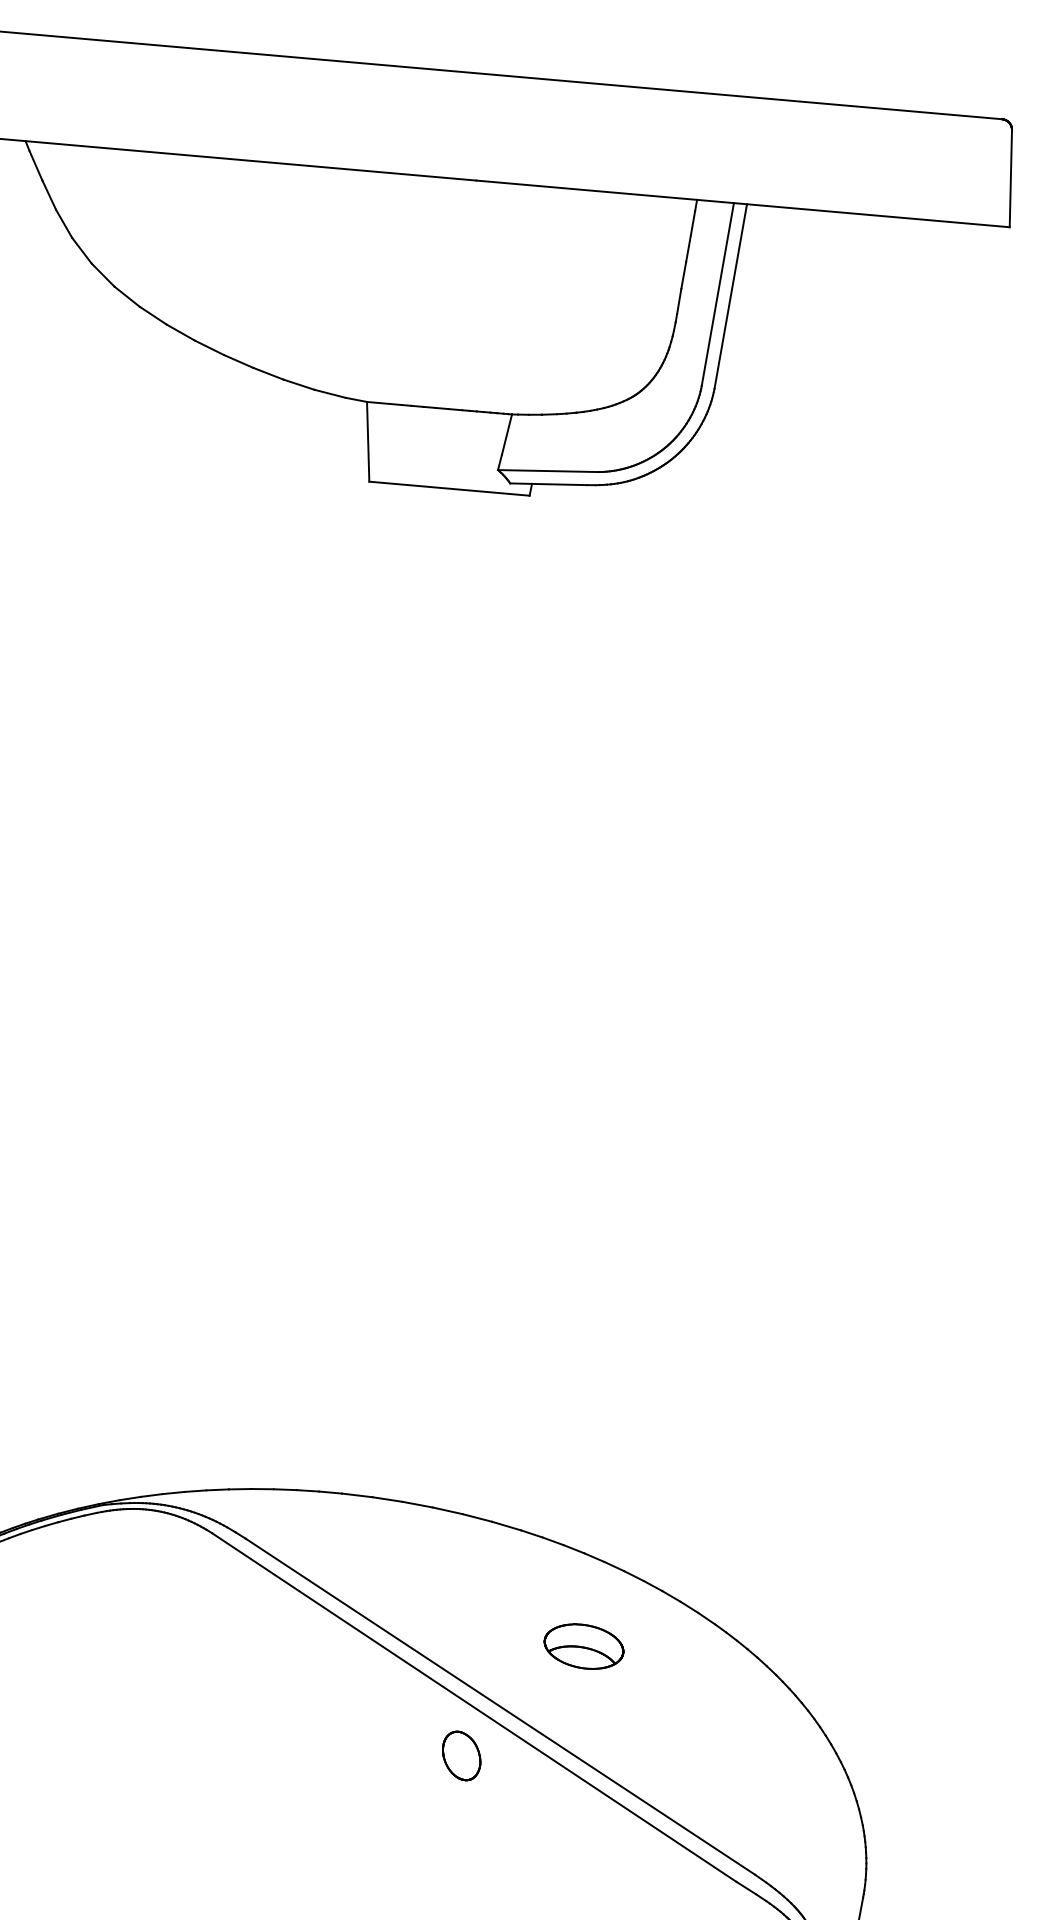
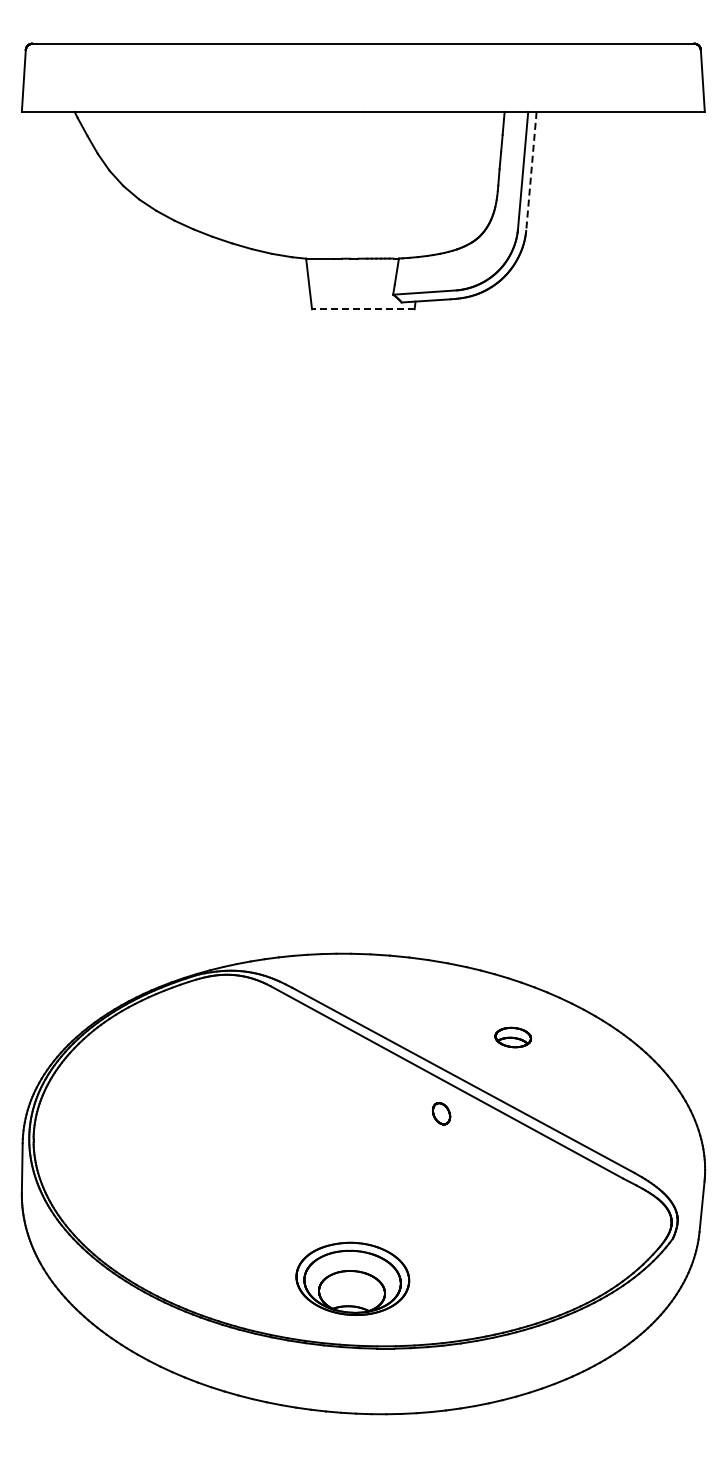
line: (730, 296) -> (531, 171), solid -> dashed
line: (448, 489) -> (362, 309), solid -> dashed
part: (584, 1646) -> (513, 1037), size x0.7
part: (461, 1755) -> (441, 1113), size x0.7

